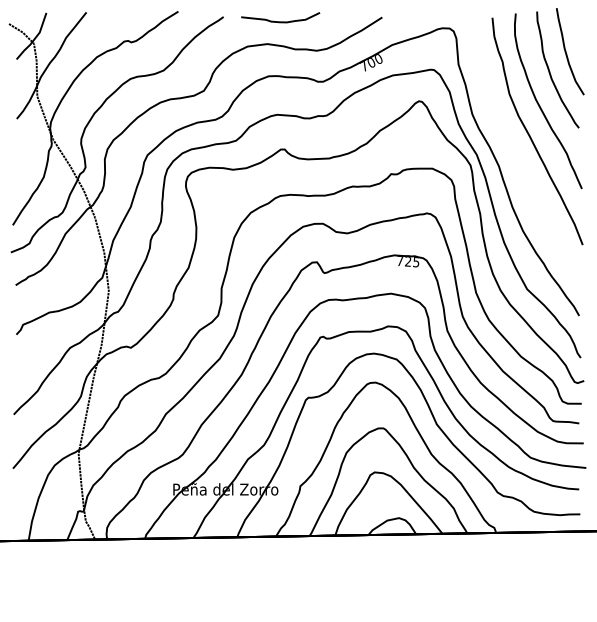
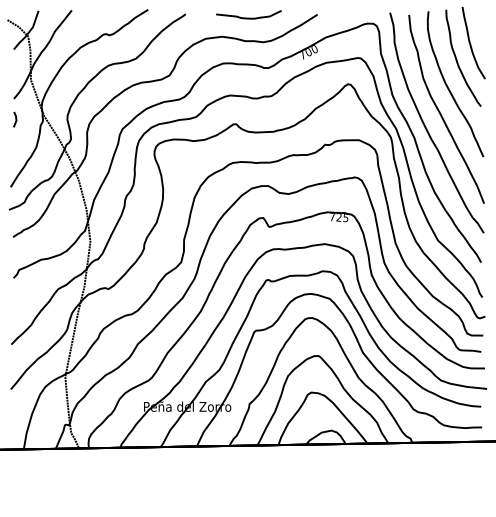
curve: (280, 21) -> (248, 17), moved
line: (18, 143) -> (15, 119), added
curve: (513, 153) -> (426, 127), added

